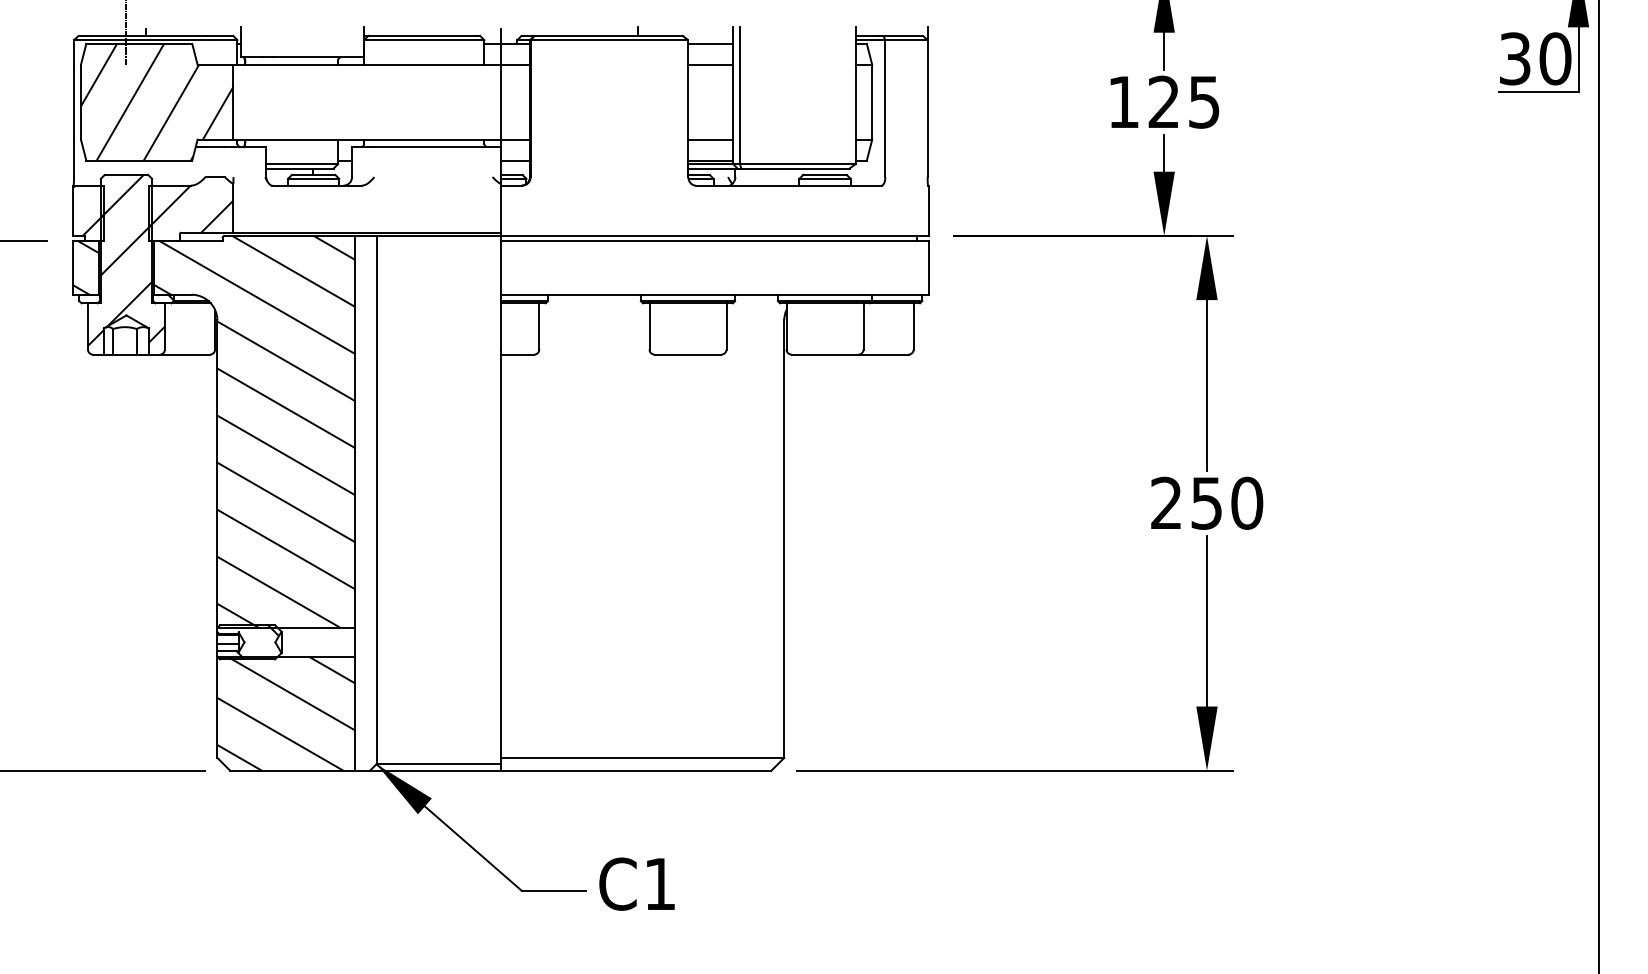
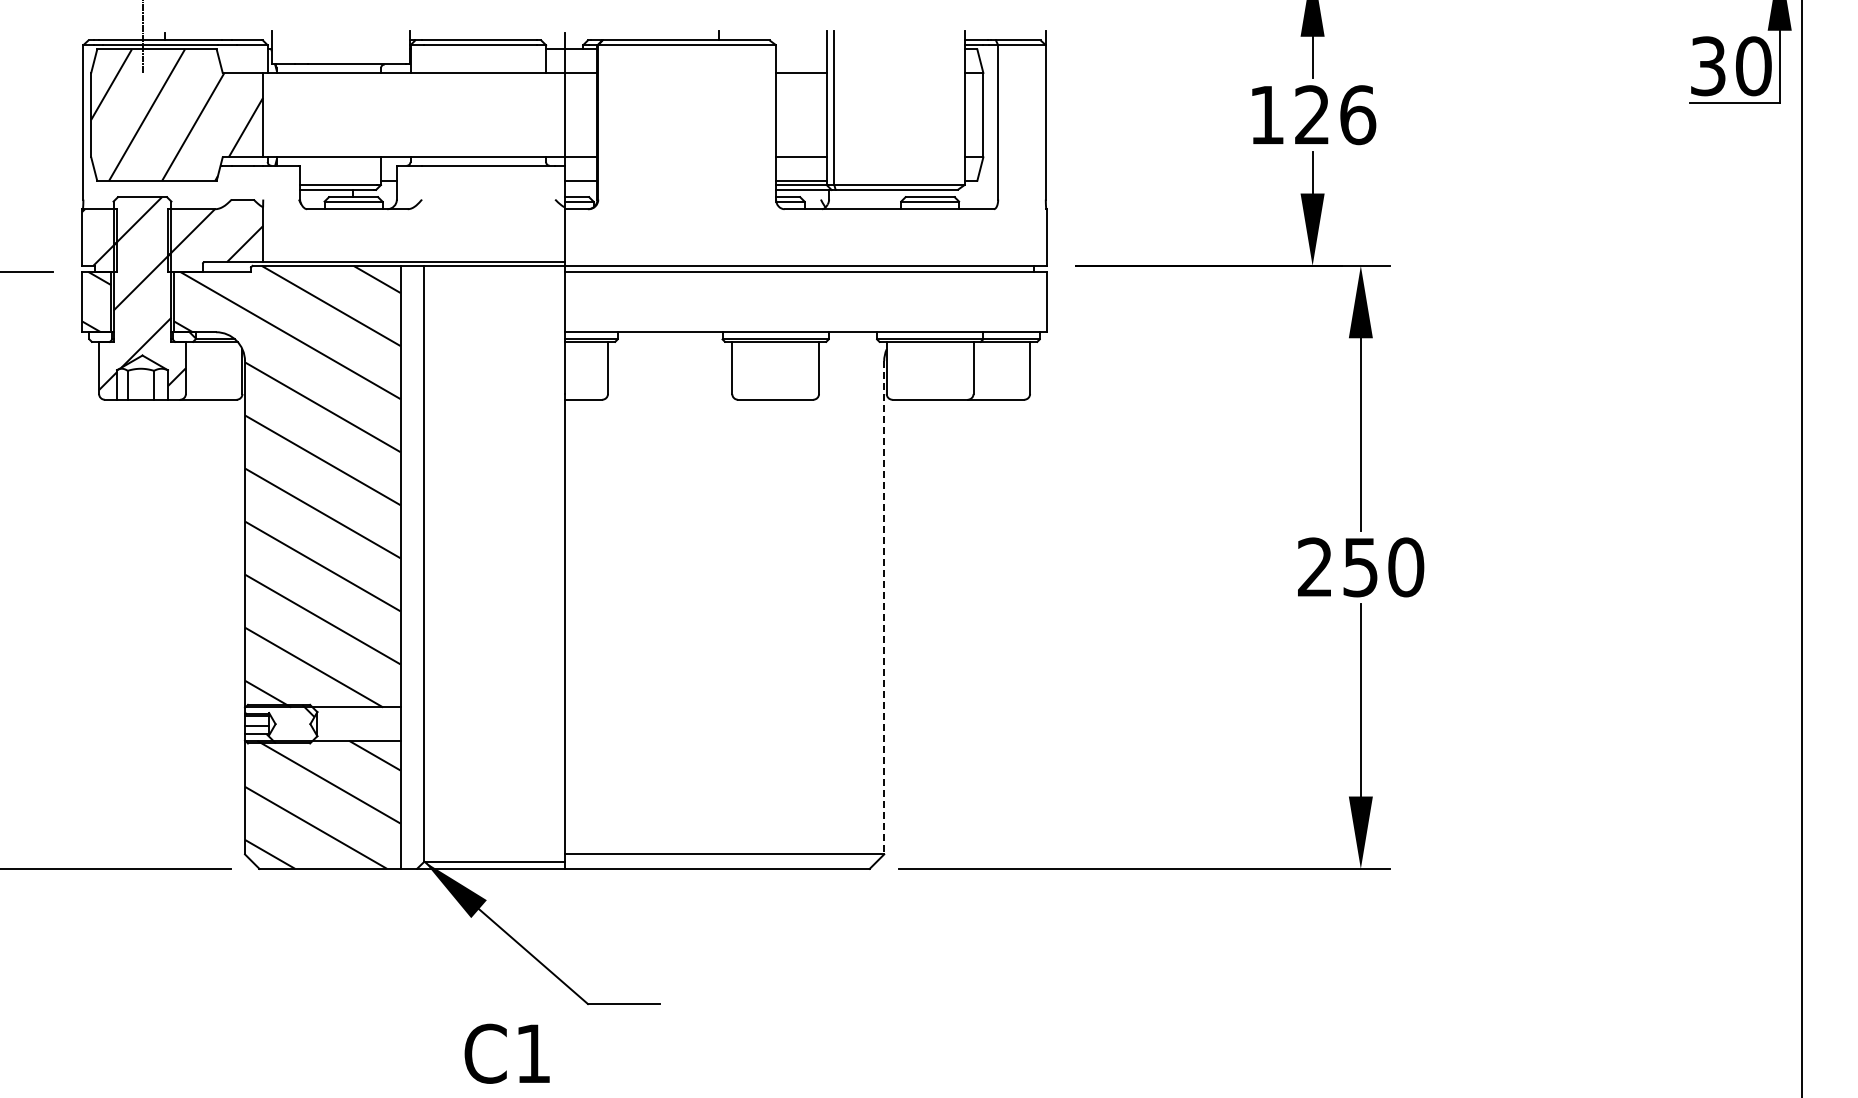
line: (710, 43) -> (801, 49), removed
text: (1204, 102) -> (1358, 115), 125 -> 126
line: (784, 538) -> (884, 607), solid -> dashed
text: (636, 883) -> (506, 1053), moved

